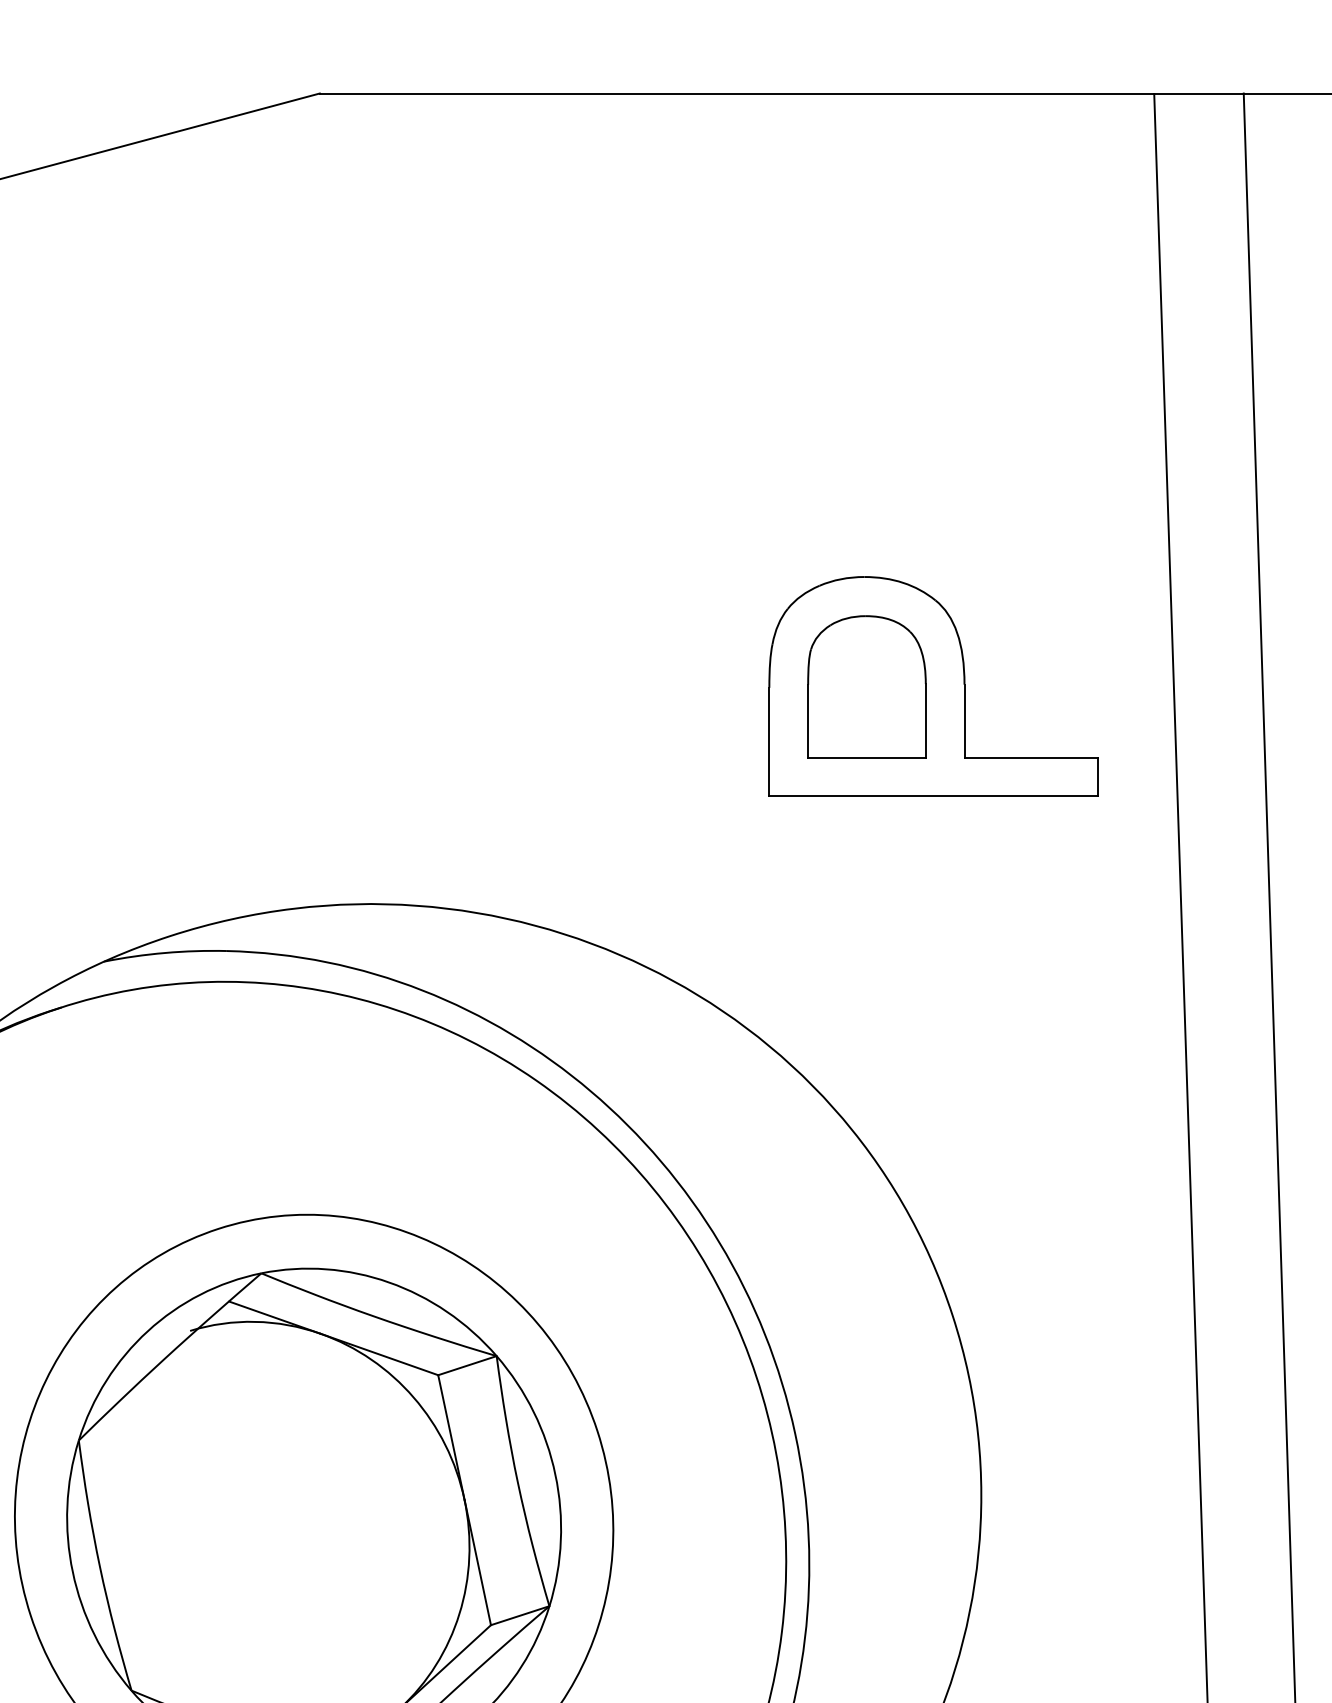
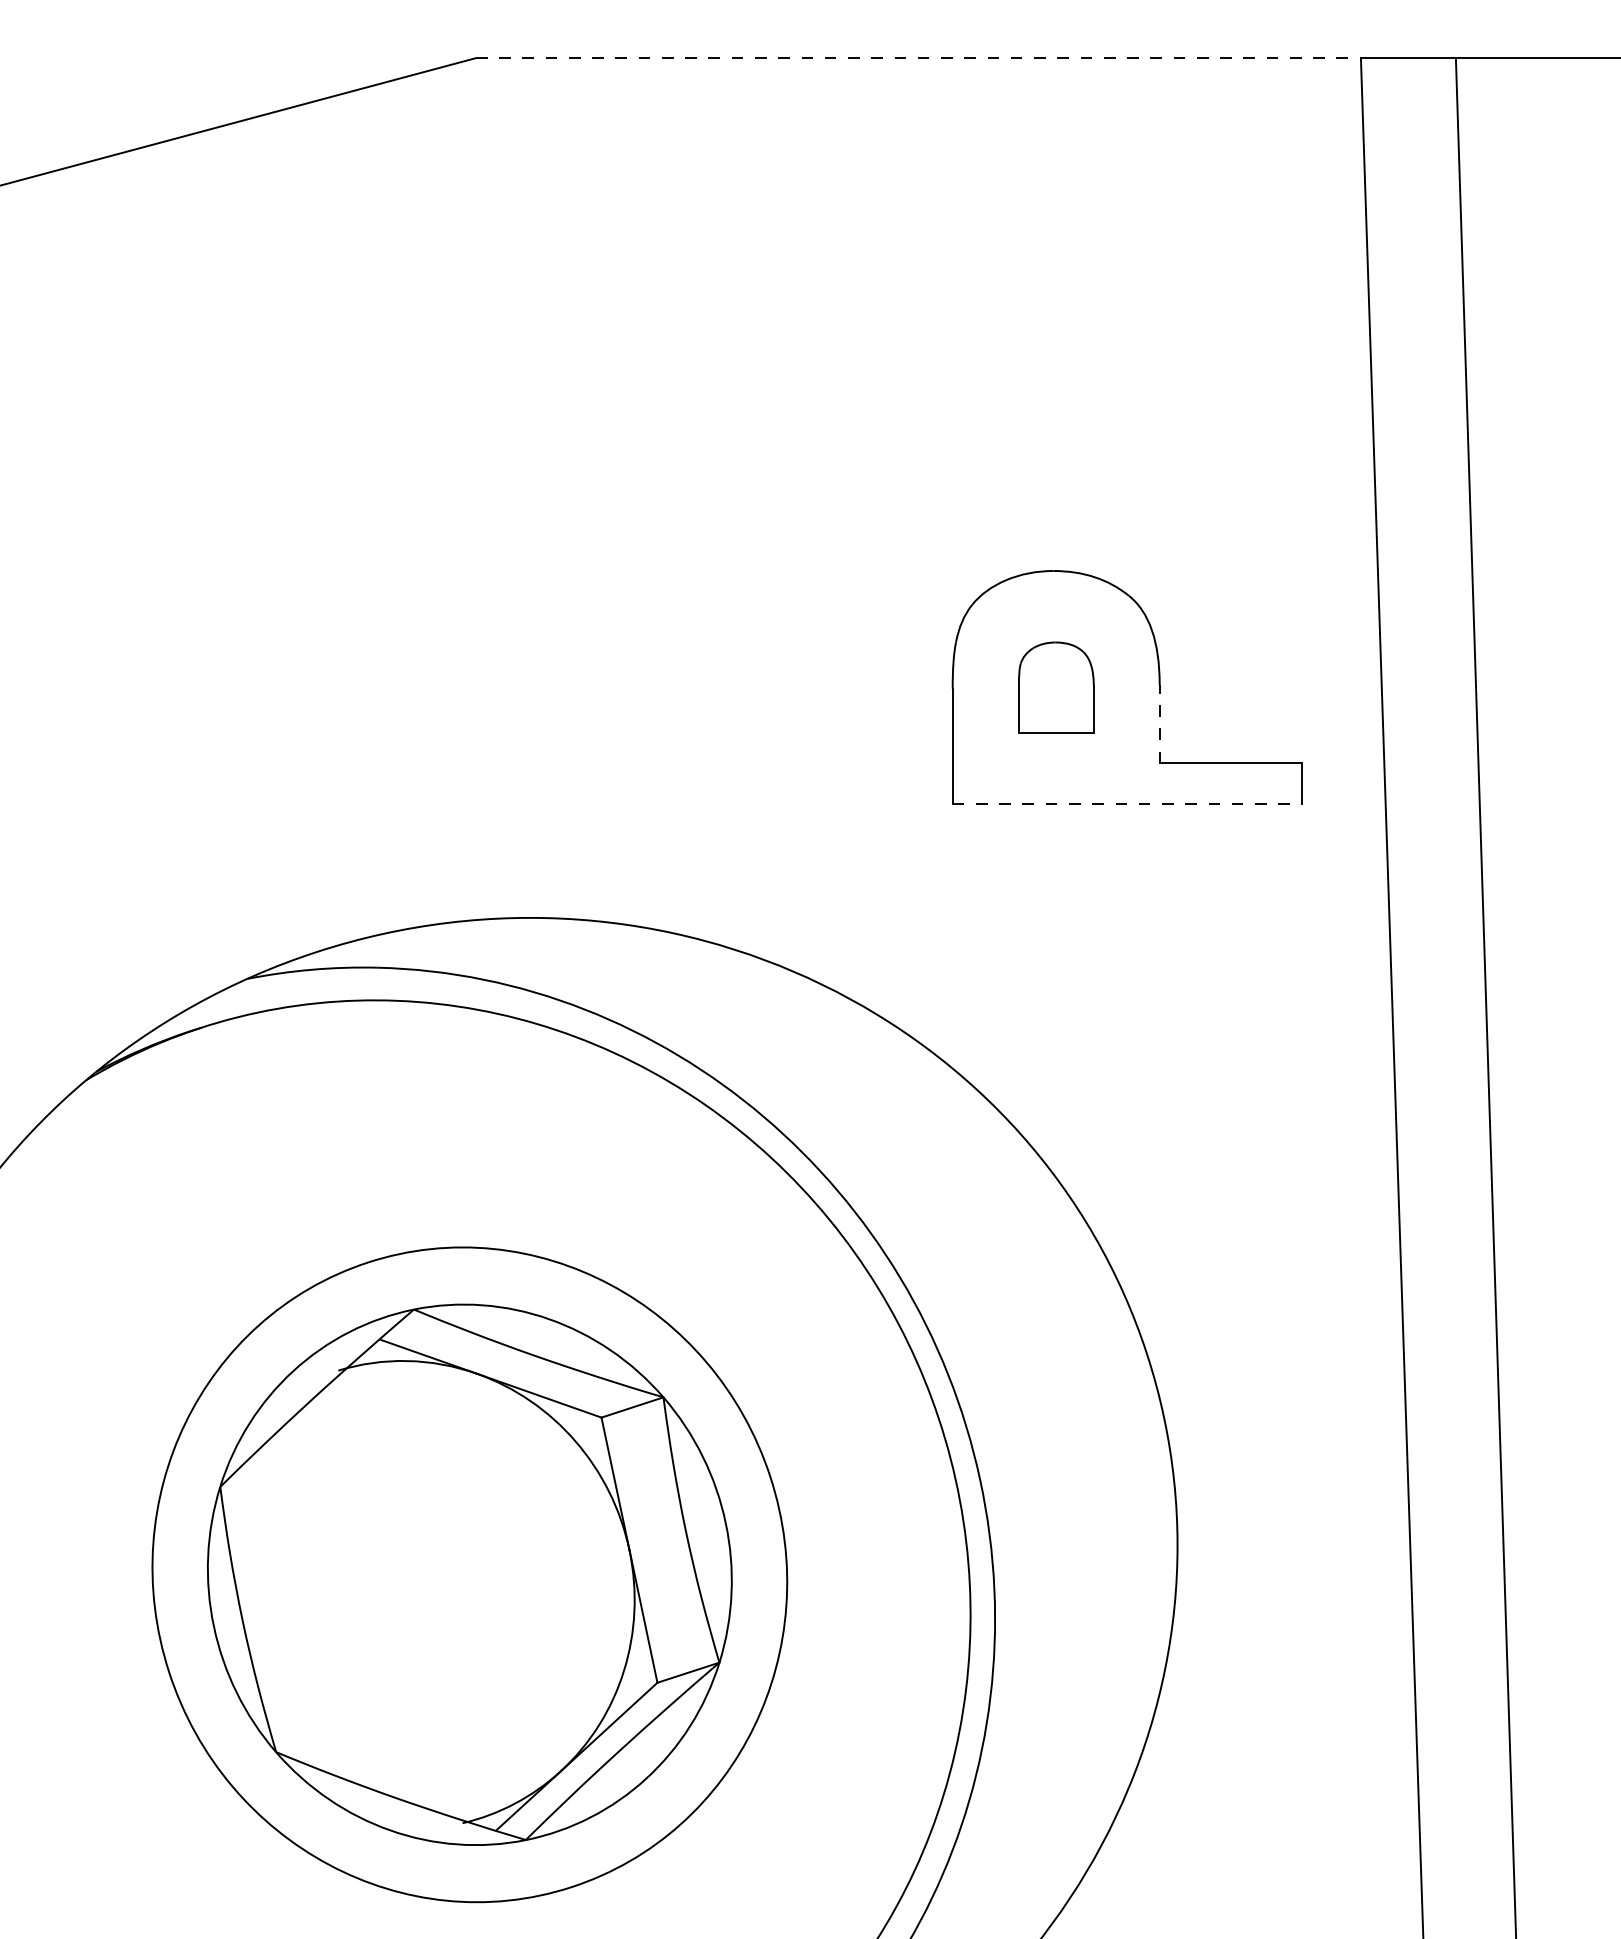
line: (737, 93) -> (918, 58), solid -> dashed
part: (867, 686) -> (1056, 687), size x0.6
line: (964, 720) -> (1159, 723), solid -> dashed
line: (934, 796) -> (1127, 803), solid -> dashed

